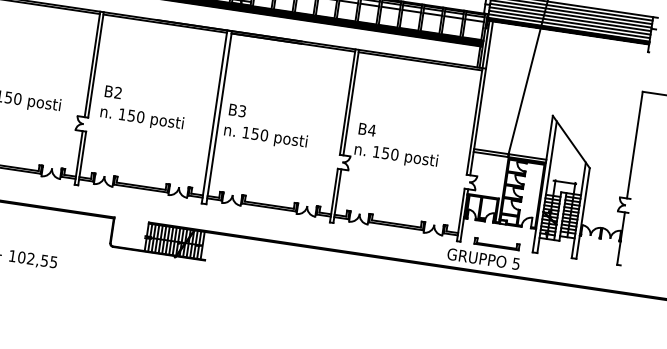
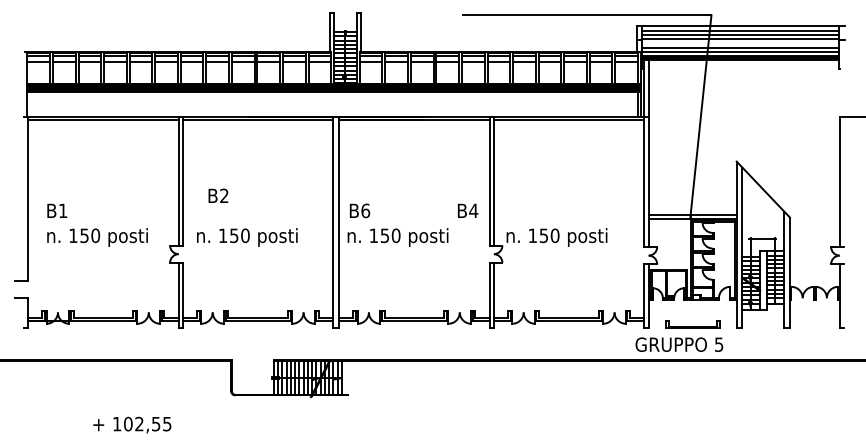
line: (570, 19) -> (740, 43), removed
text: (113, 91) -> (218, 195), moved
text: (242, 110) -> (365, 210), B3 -> B6
text: (367, 129) -> (468, 210), moved

